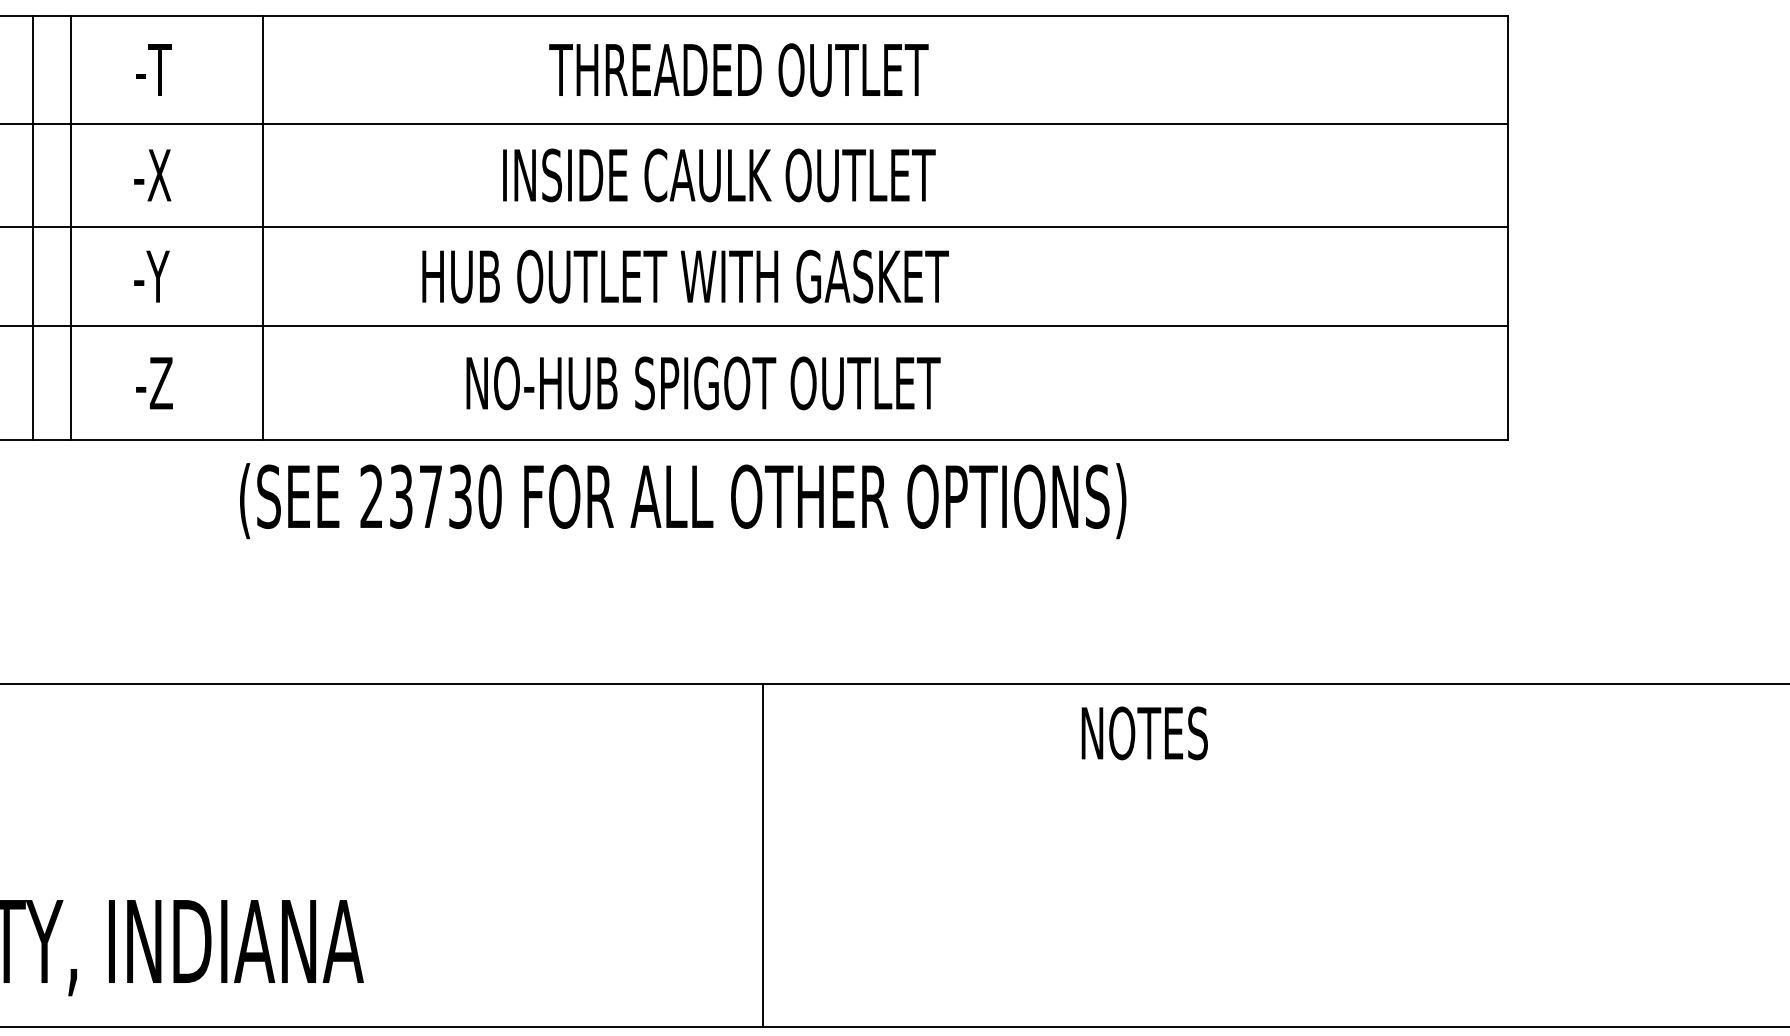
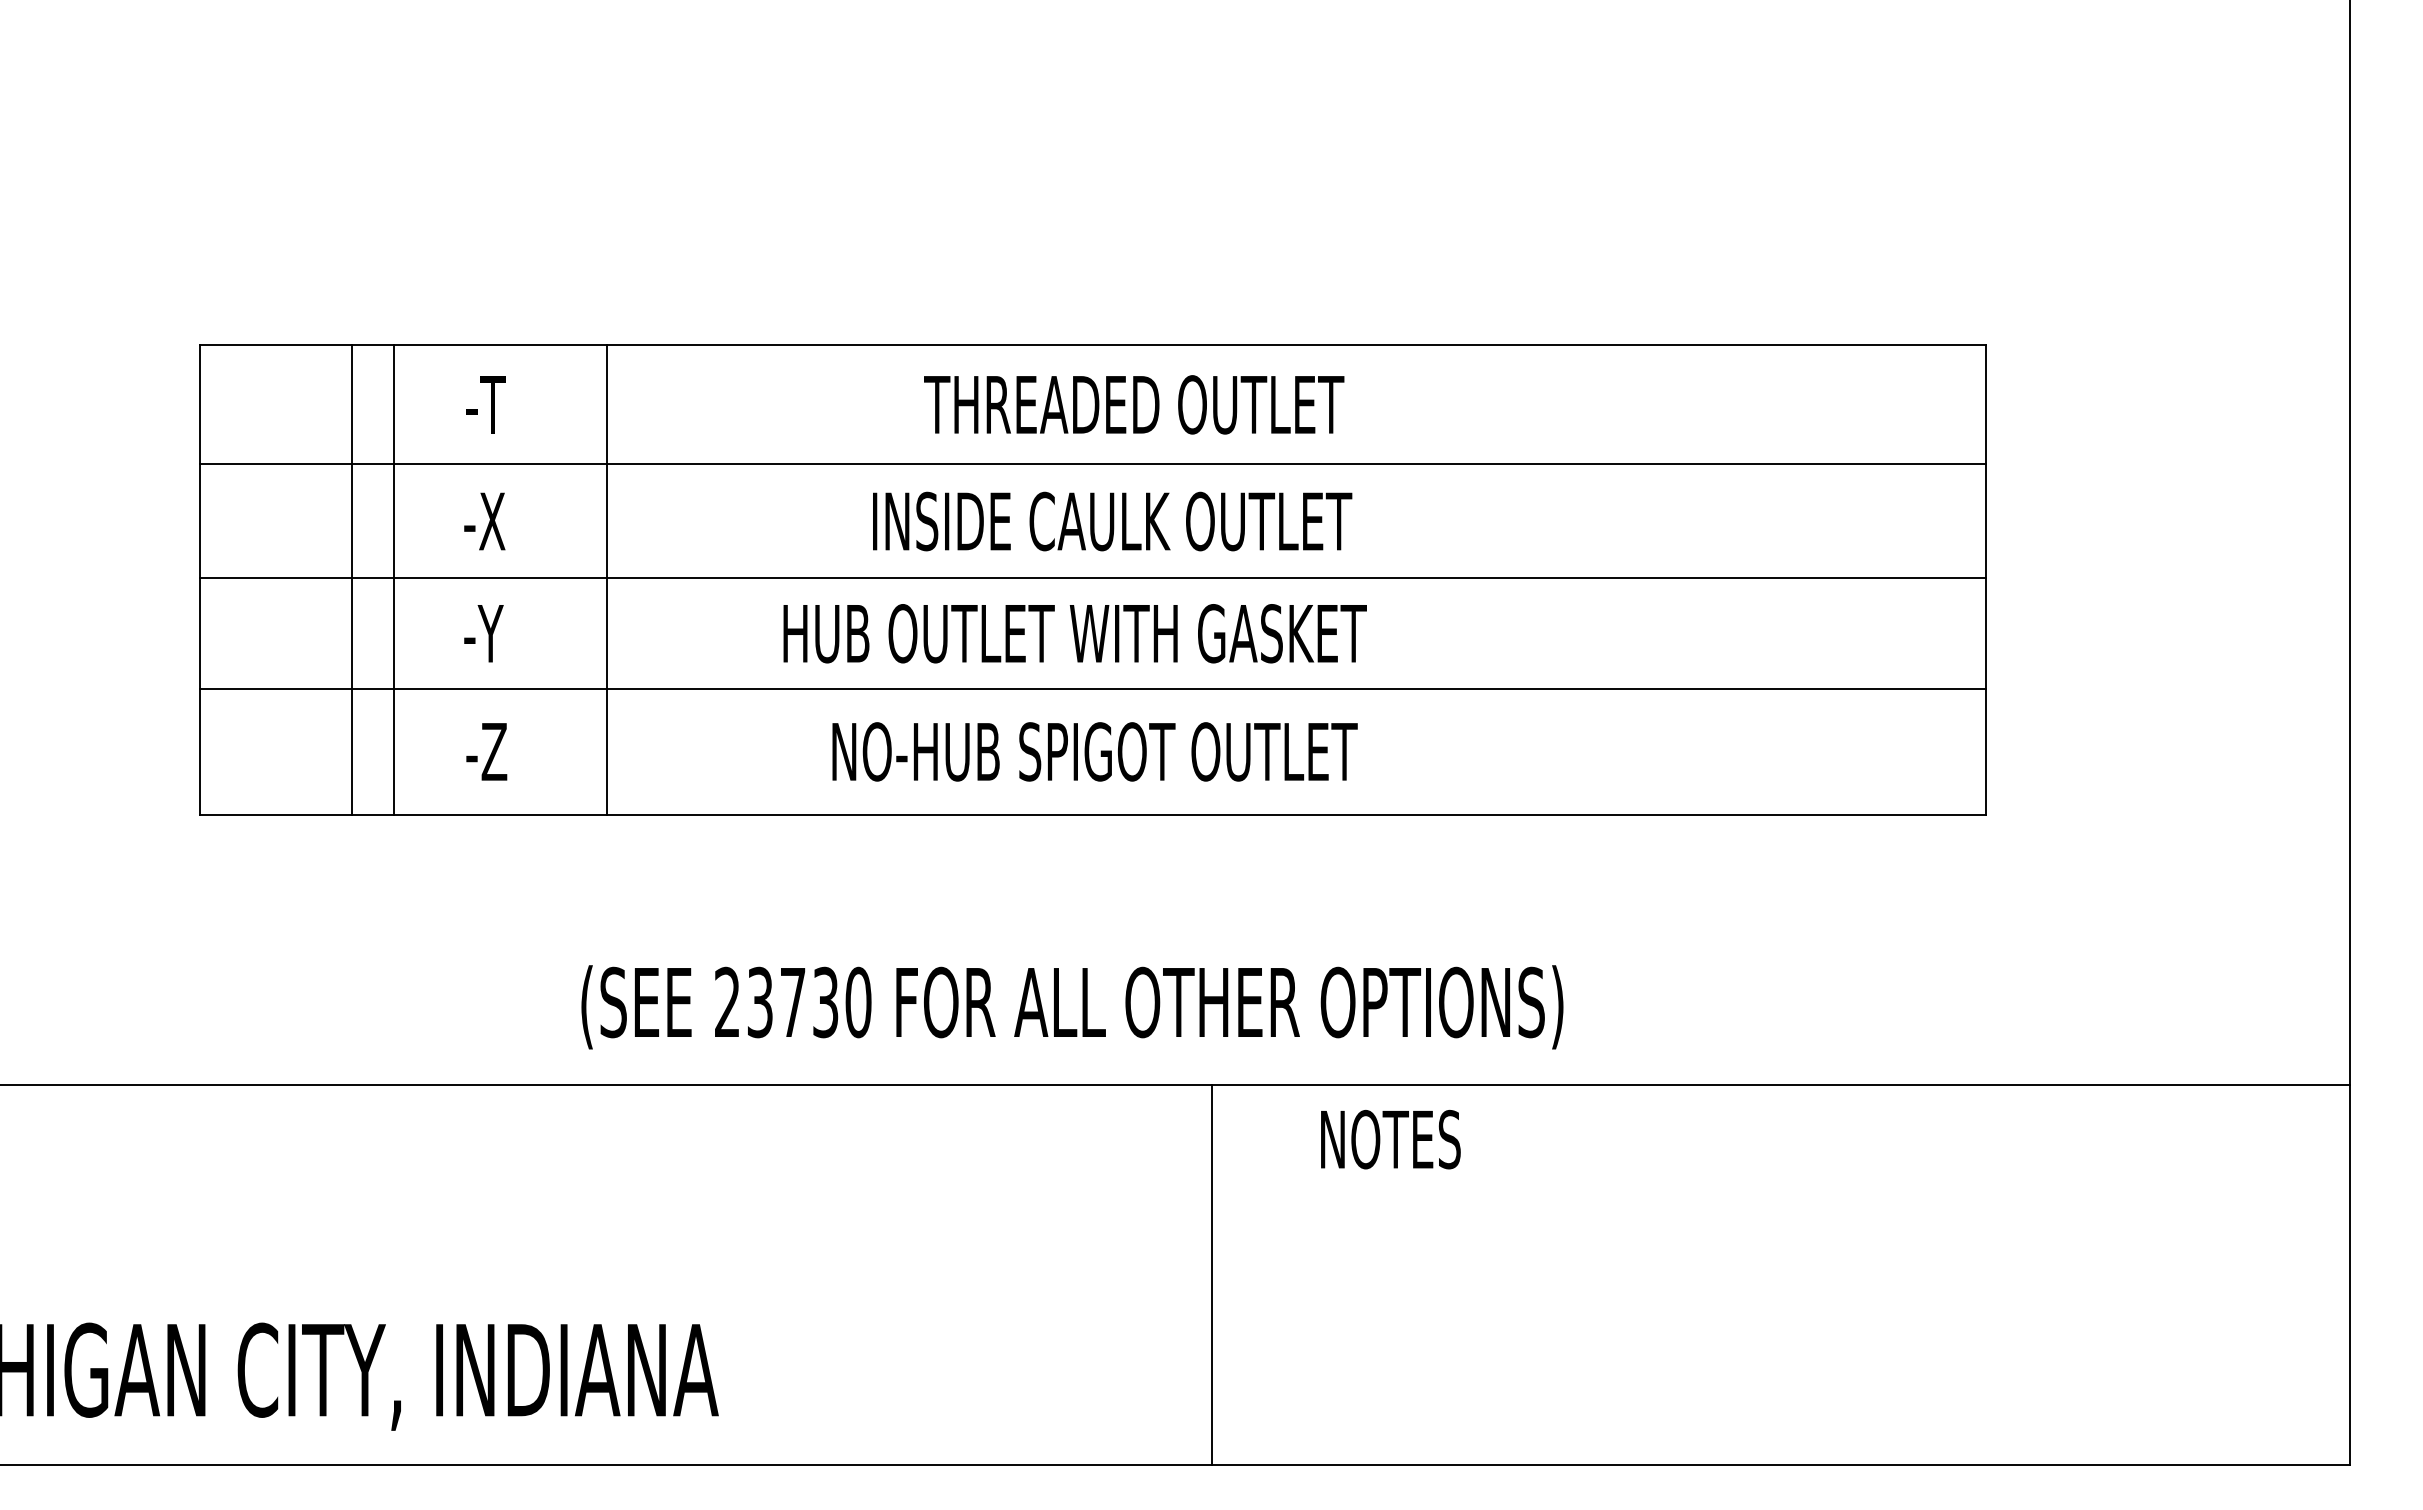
text: (683, 501) -> (1072, 1007), moved
text: (1144, 733) -> (1390, 1139), moved
line: (762, 855) -> (1212, 1274), moved

